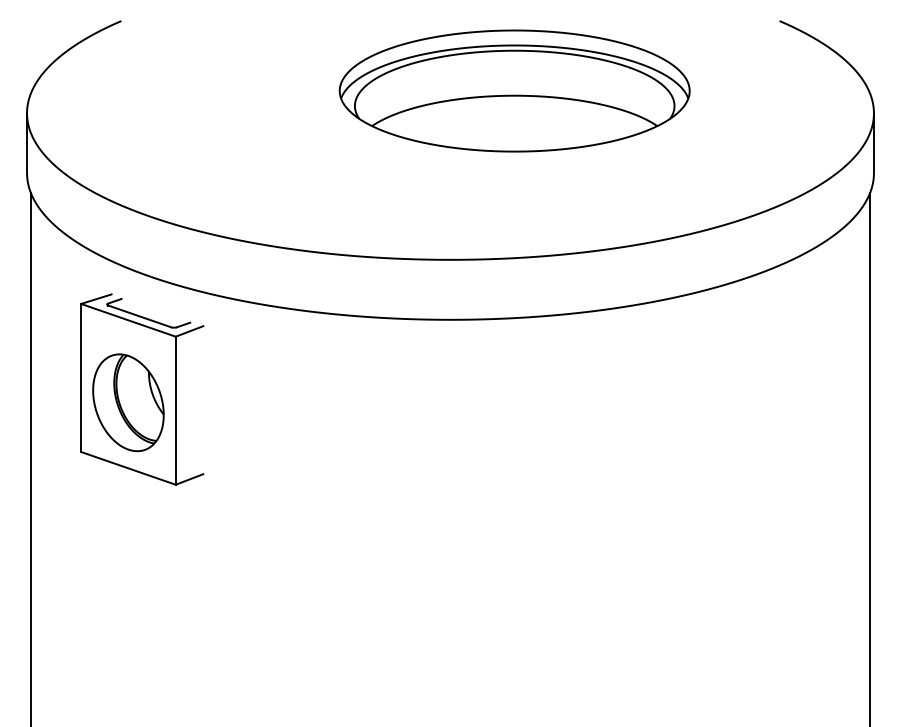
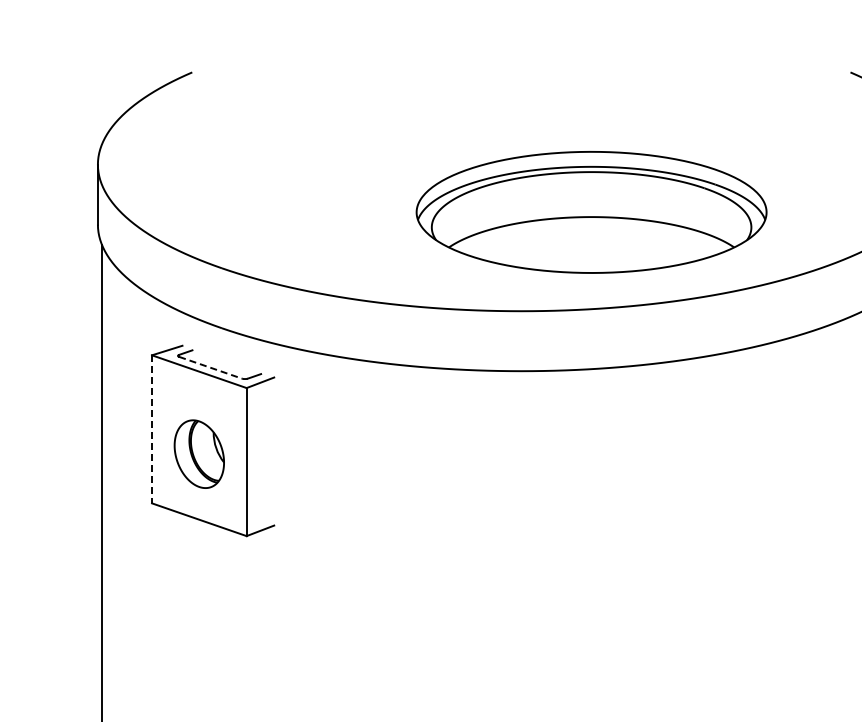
part: (514, 90) -> (591, 211), moved
line: (140, 316) -> (211, 367), solid -> dashed
line: (81, 378) -> (152, 429), solid -> dashed
part: (128, 402) -> (199, 453), size x0.7

